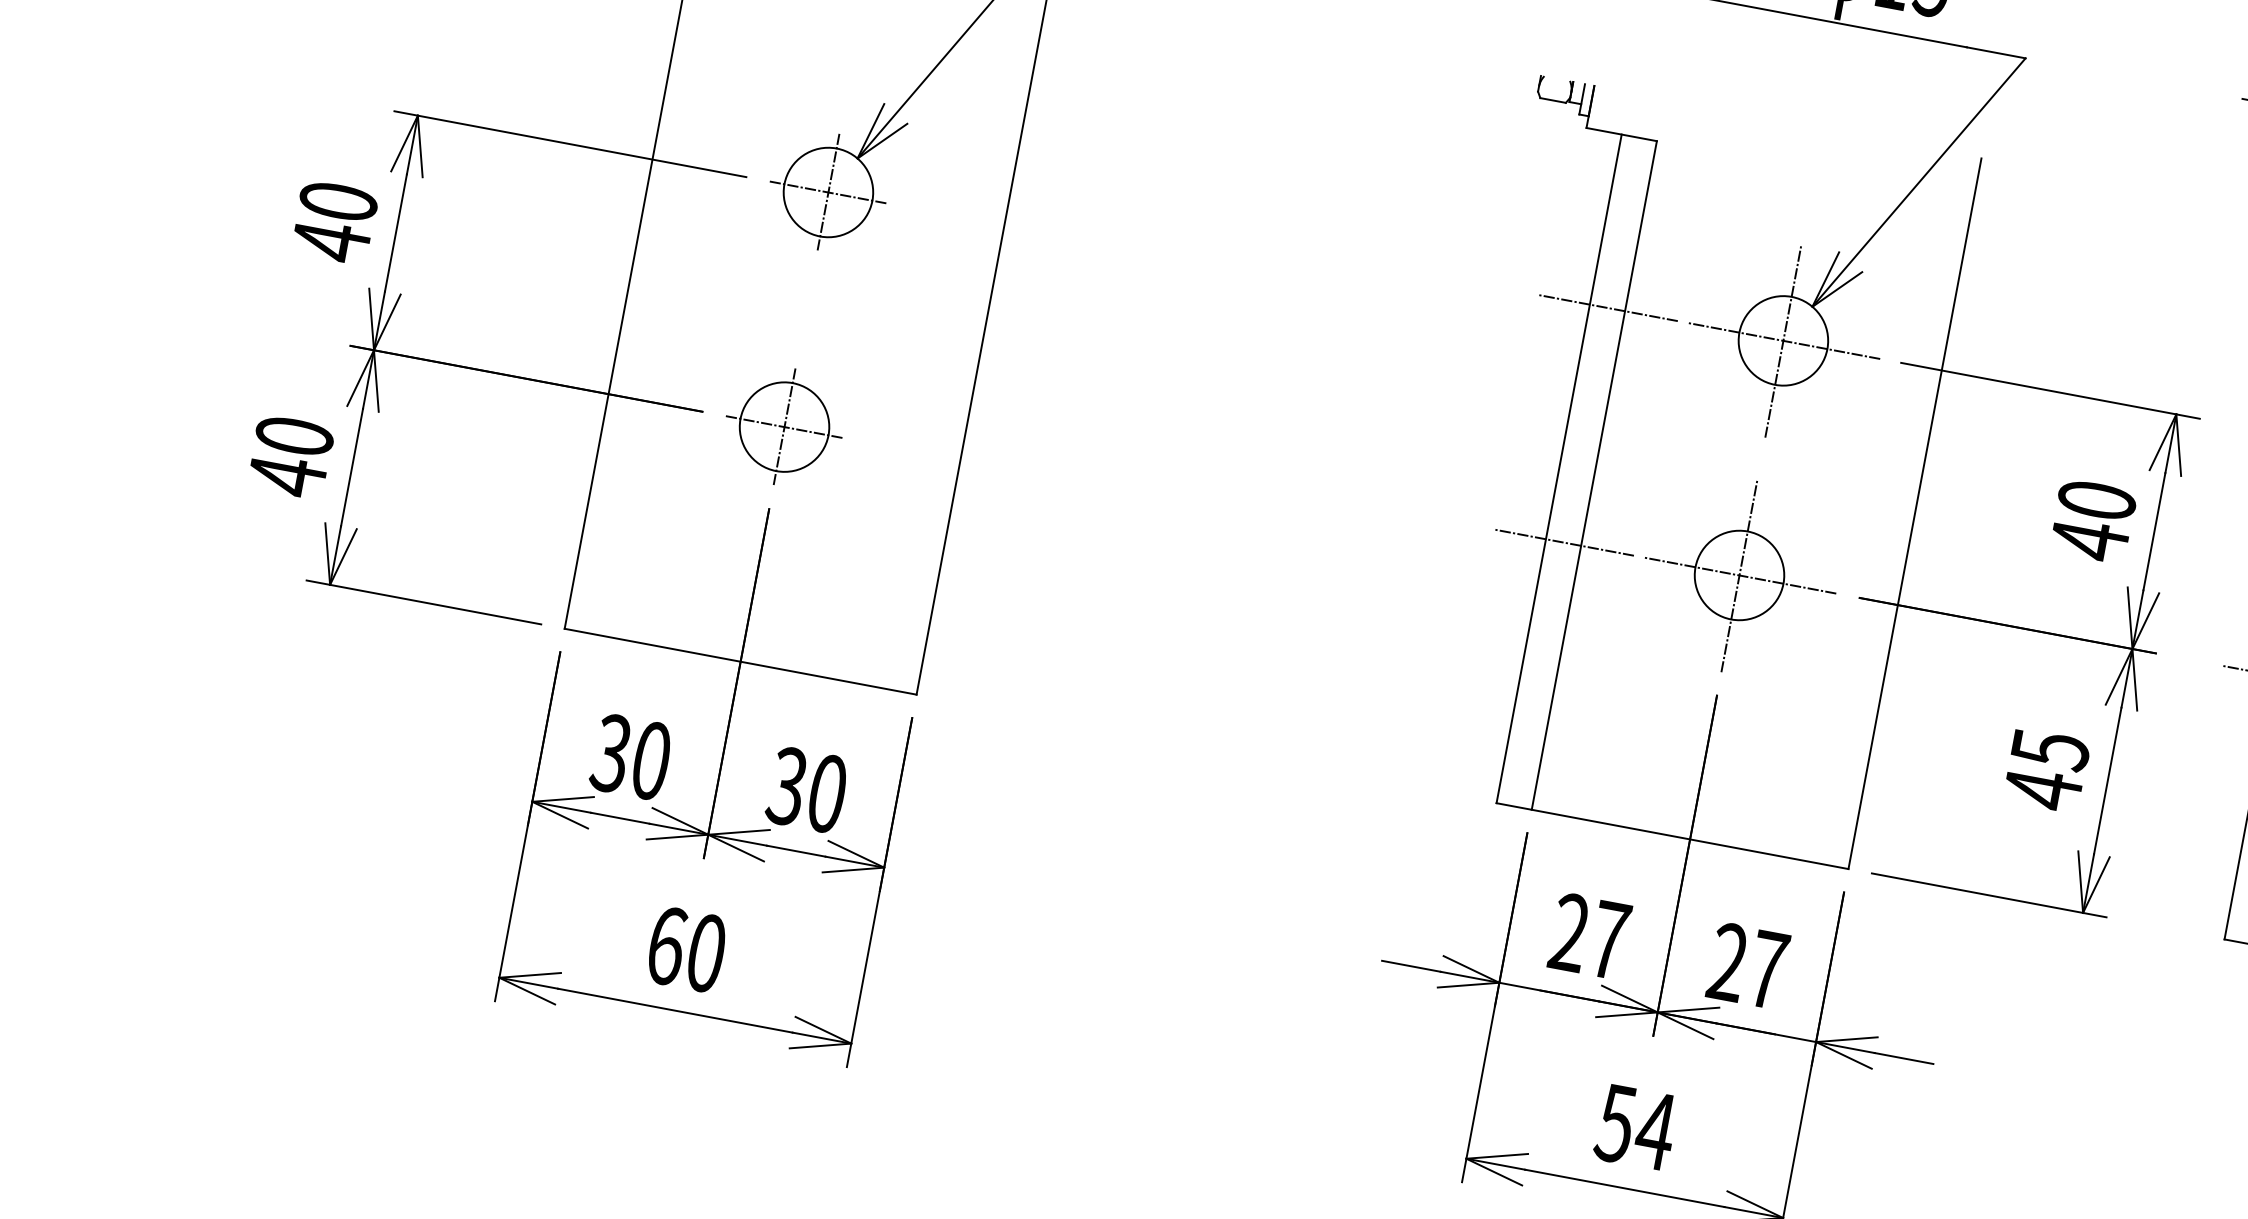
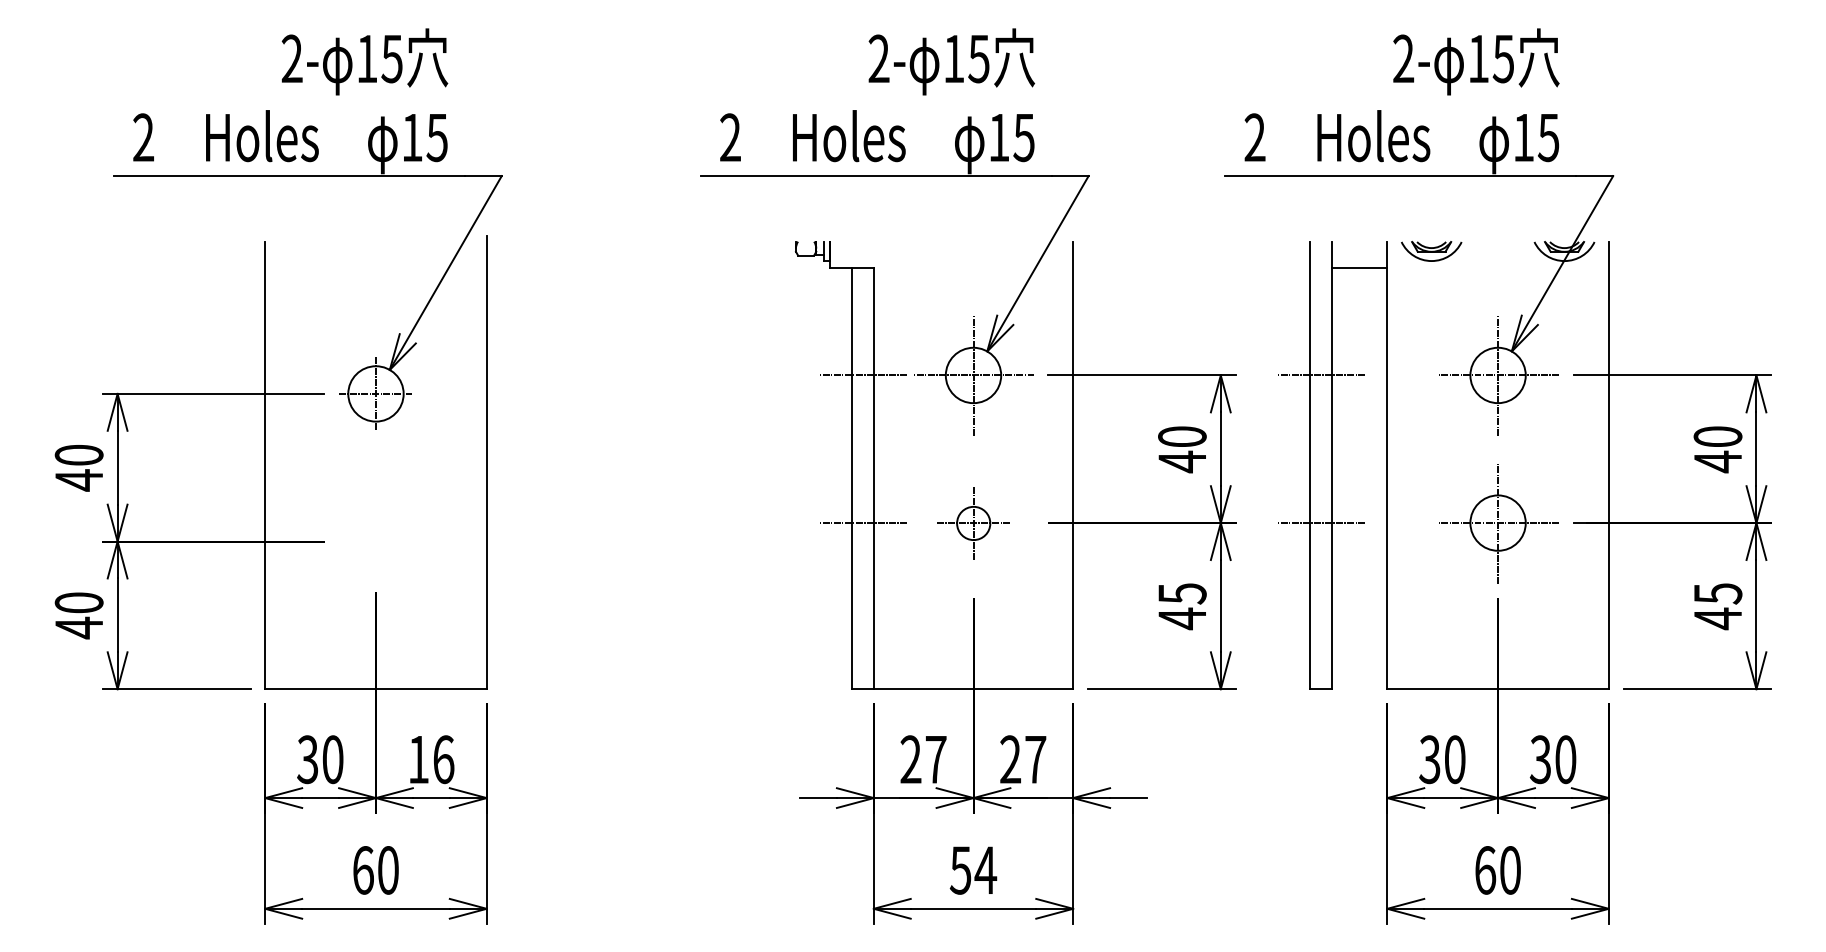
part: (783, 426) -> (375, 541), removed
part: (1739, 576) -> (973, 523), size x0.6
text: (806, 789) -> (430, 759), 30 -> 16

